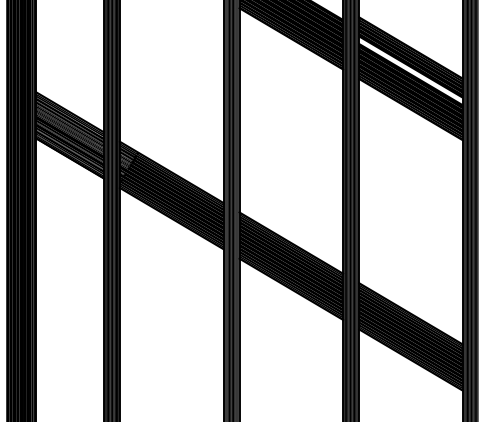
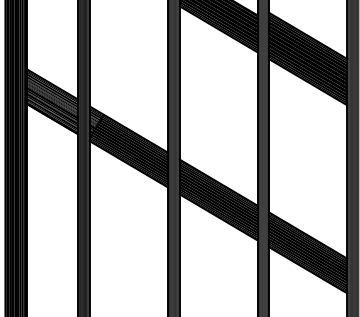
fill: (410, 70) -> (308, 52), added

